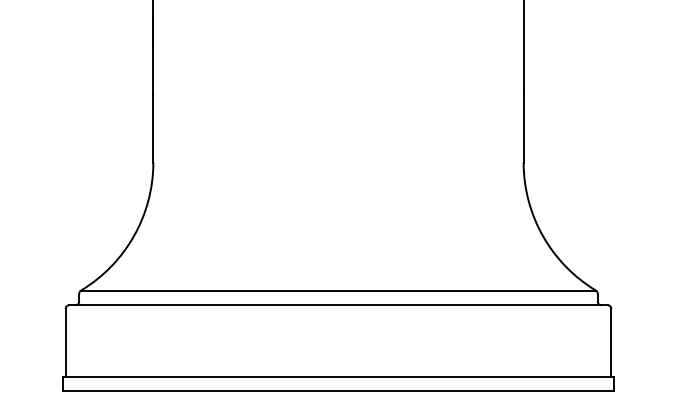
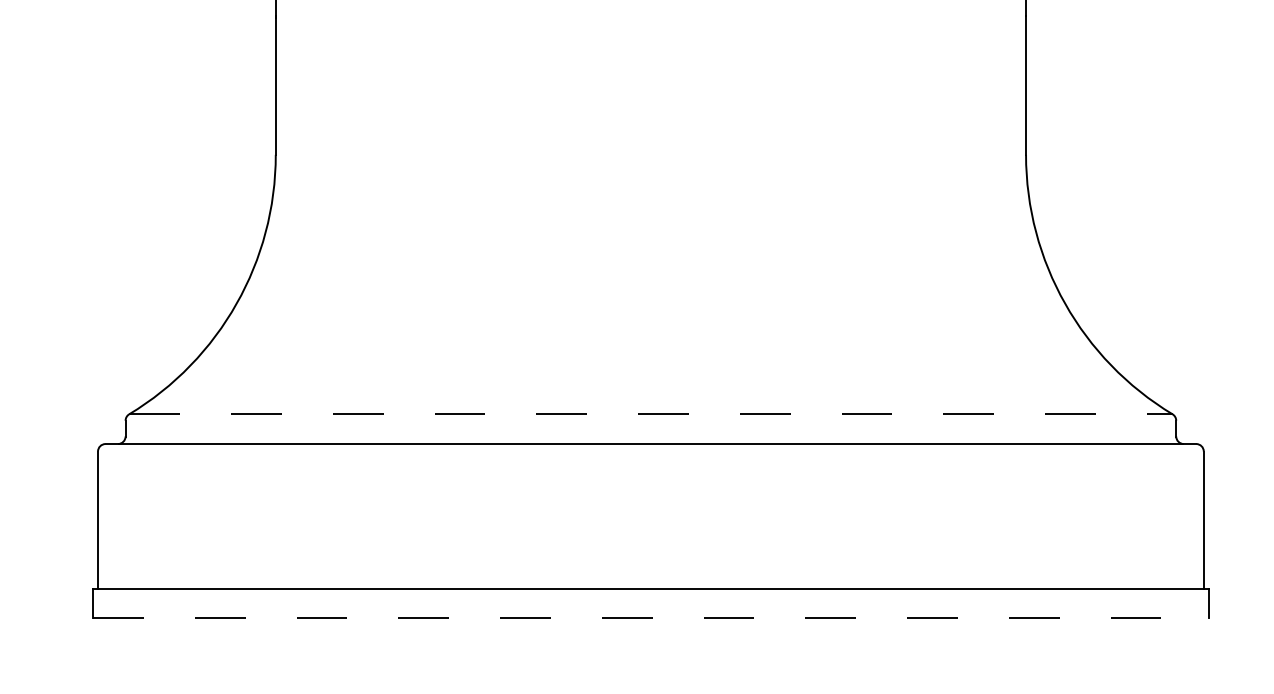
line: (339, 290) -> (652, 414), solid -> dashed
line: (338, 391) -> (650, 618), solid -> dashed

